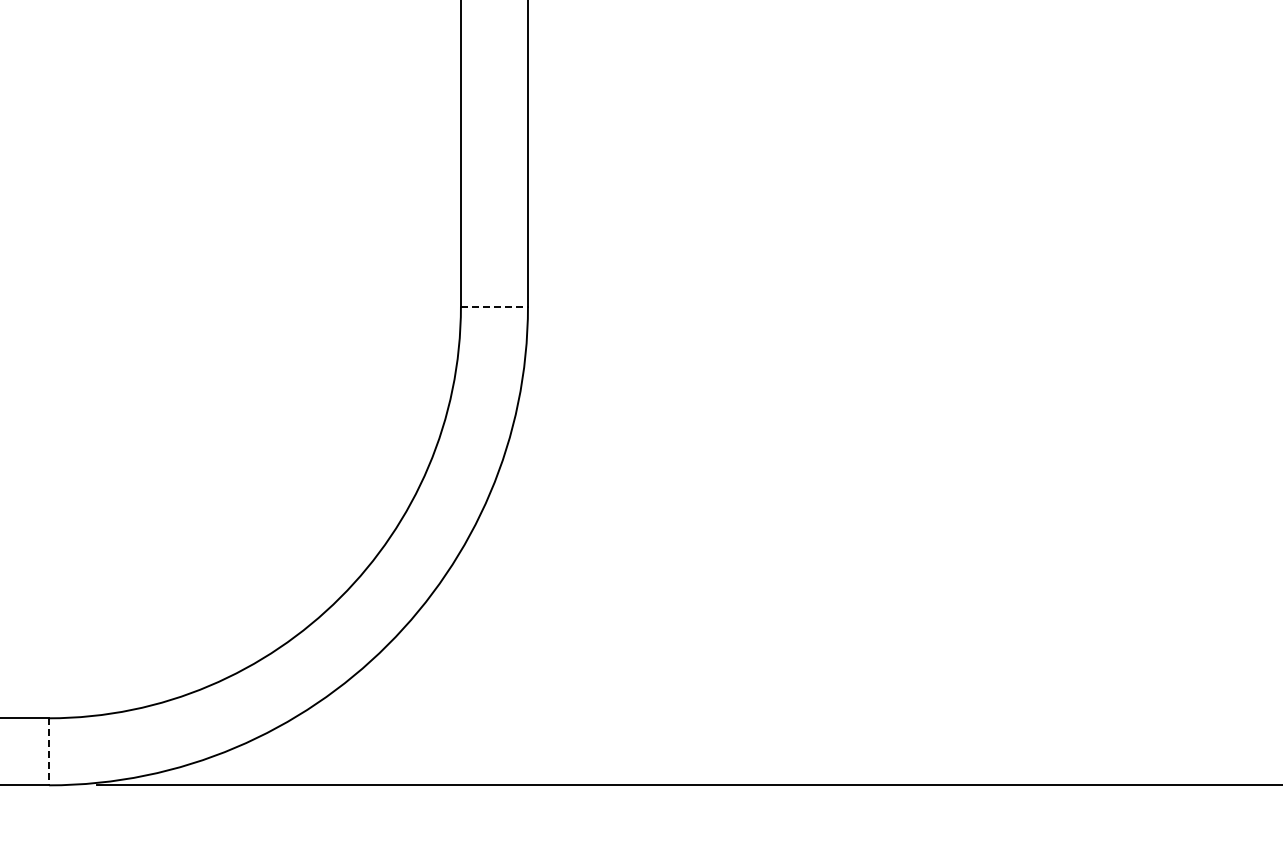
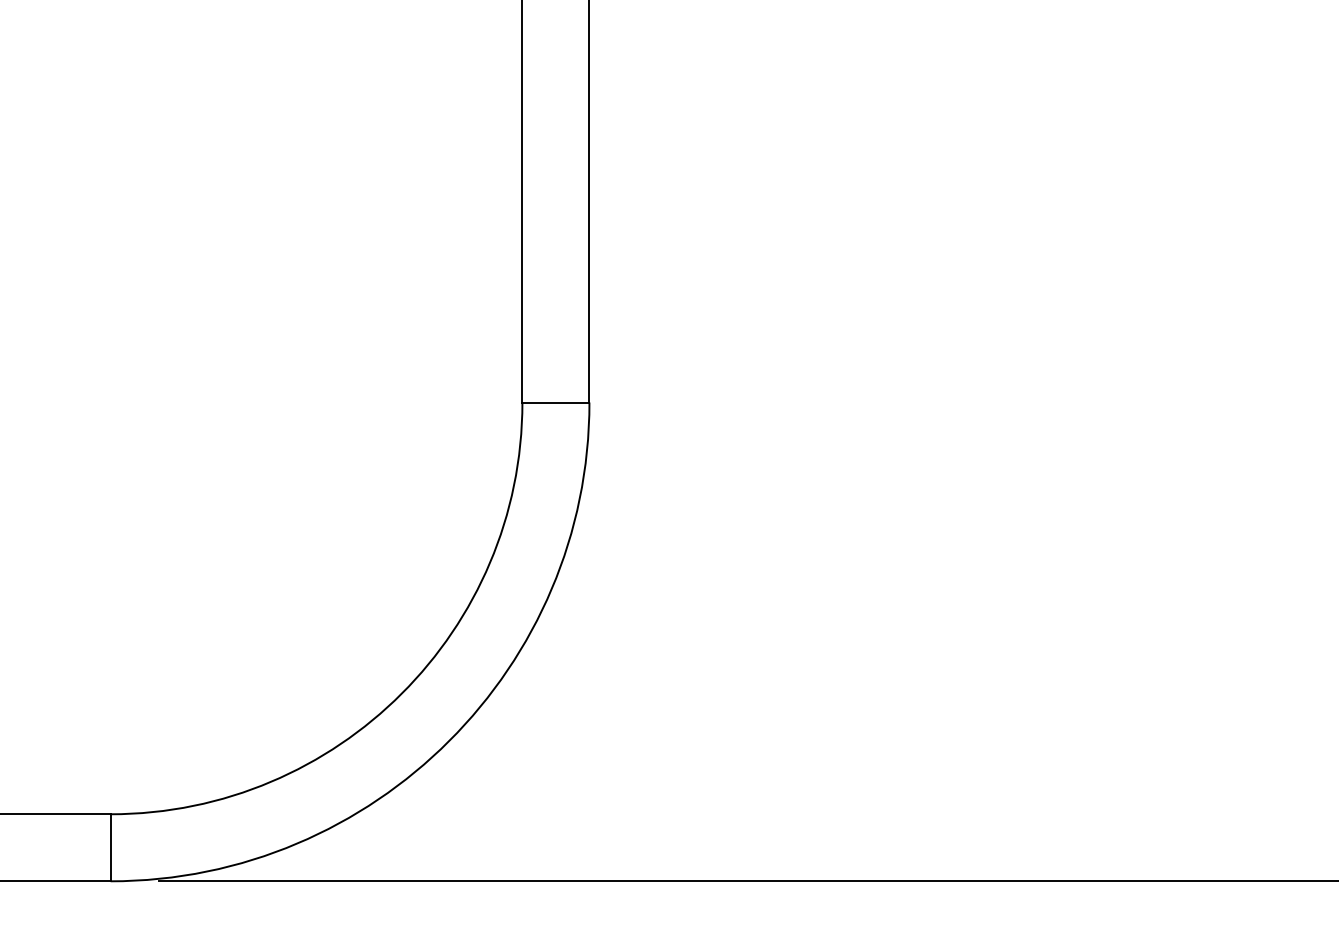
line: (494, 306) -> (555, 402), dashed -> solid
line: (49, 751) -> (110, 847), dashed -> solid

